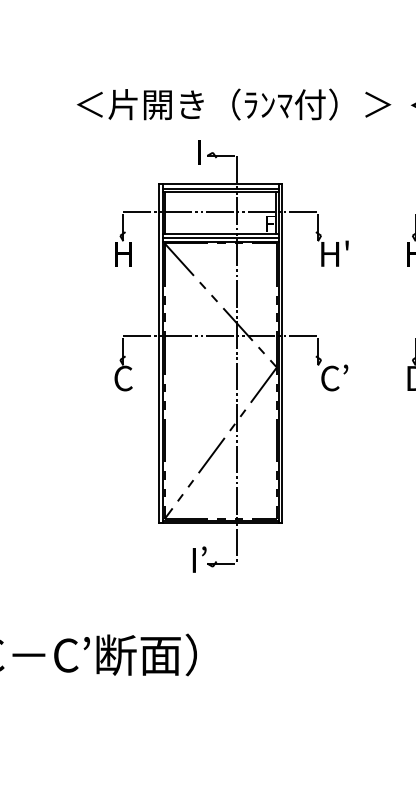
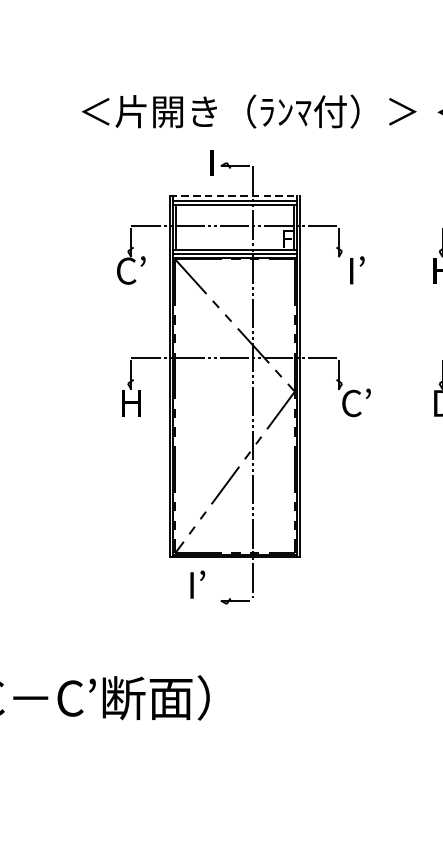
line: (221, 184) -> (235, 196), solid -> dashed
text: (122, 253) -> (130, 270), H -> C’
text: (334, 253) -> (356, 270), H' -> I’
text: (123, 378) -> (131, 403), C -> H
text: (199, 559) -> (197, 584), moved

